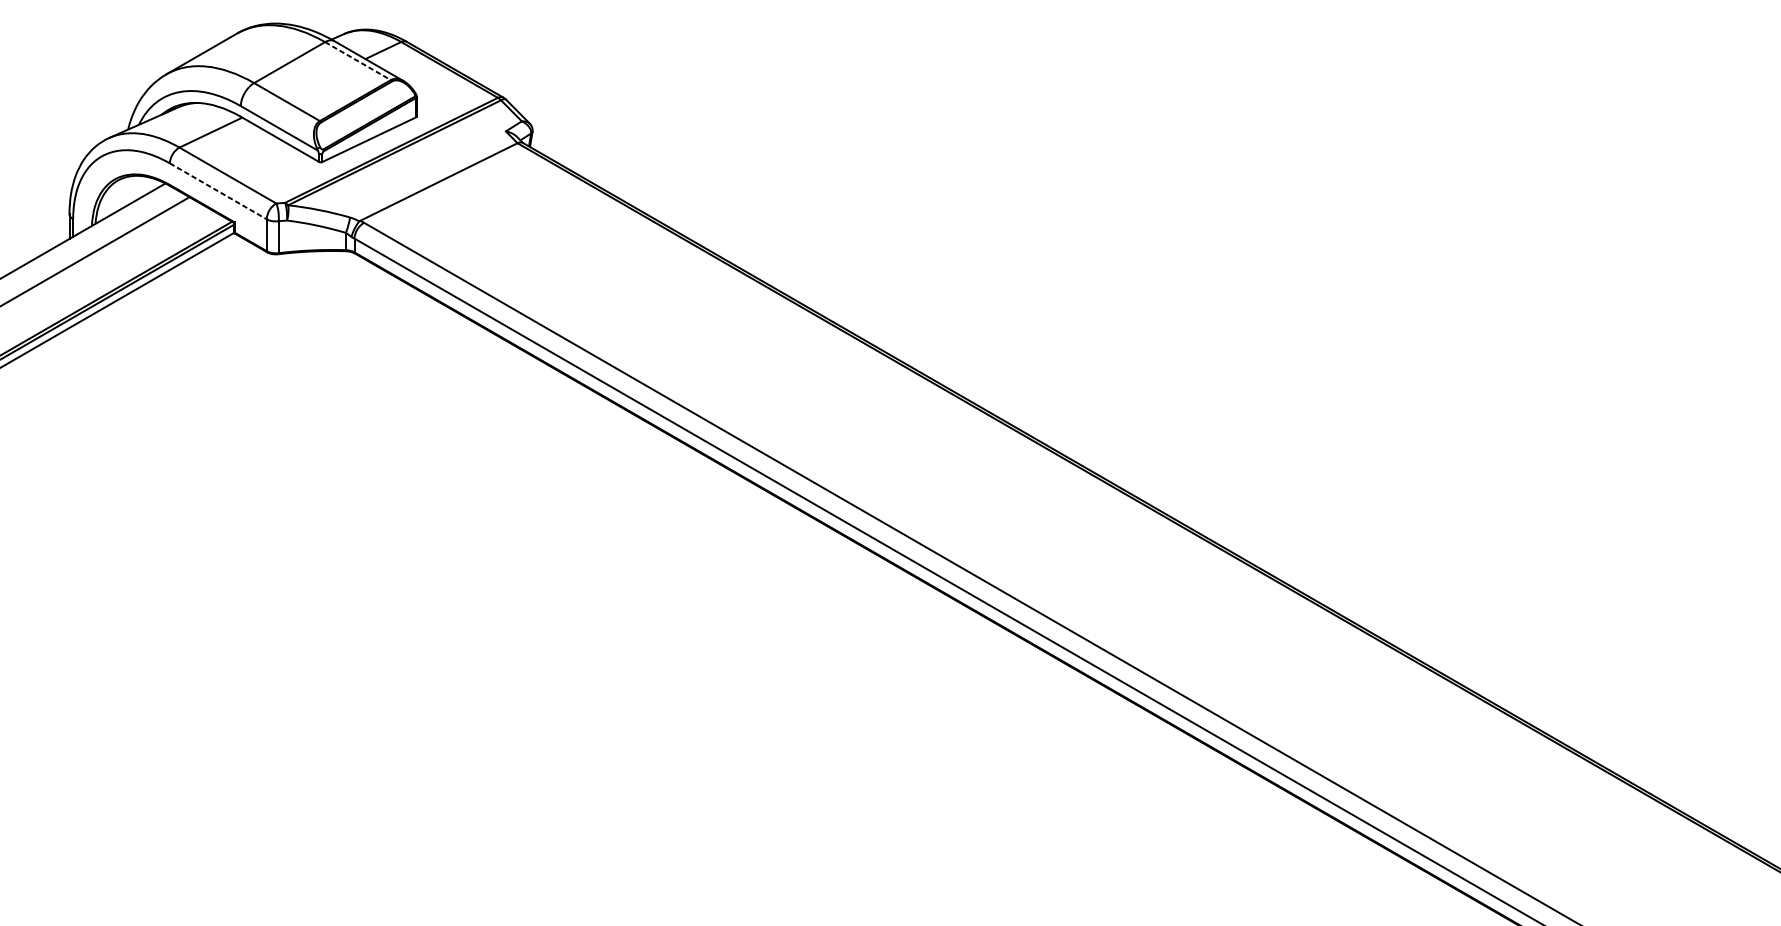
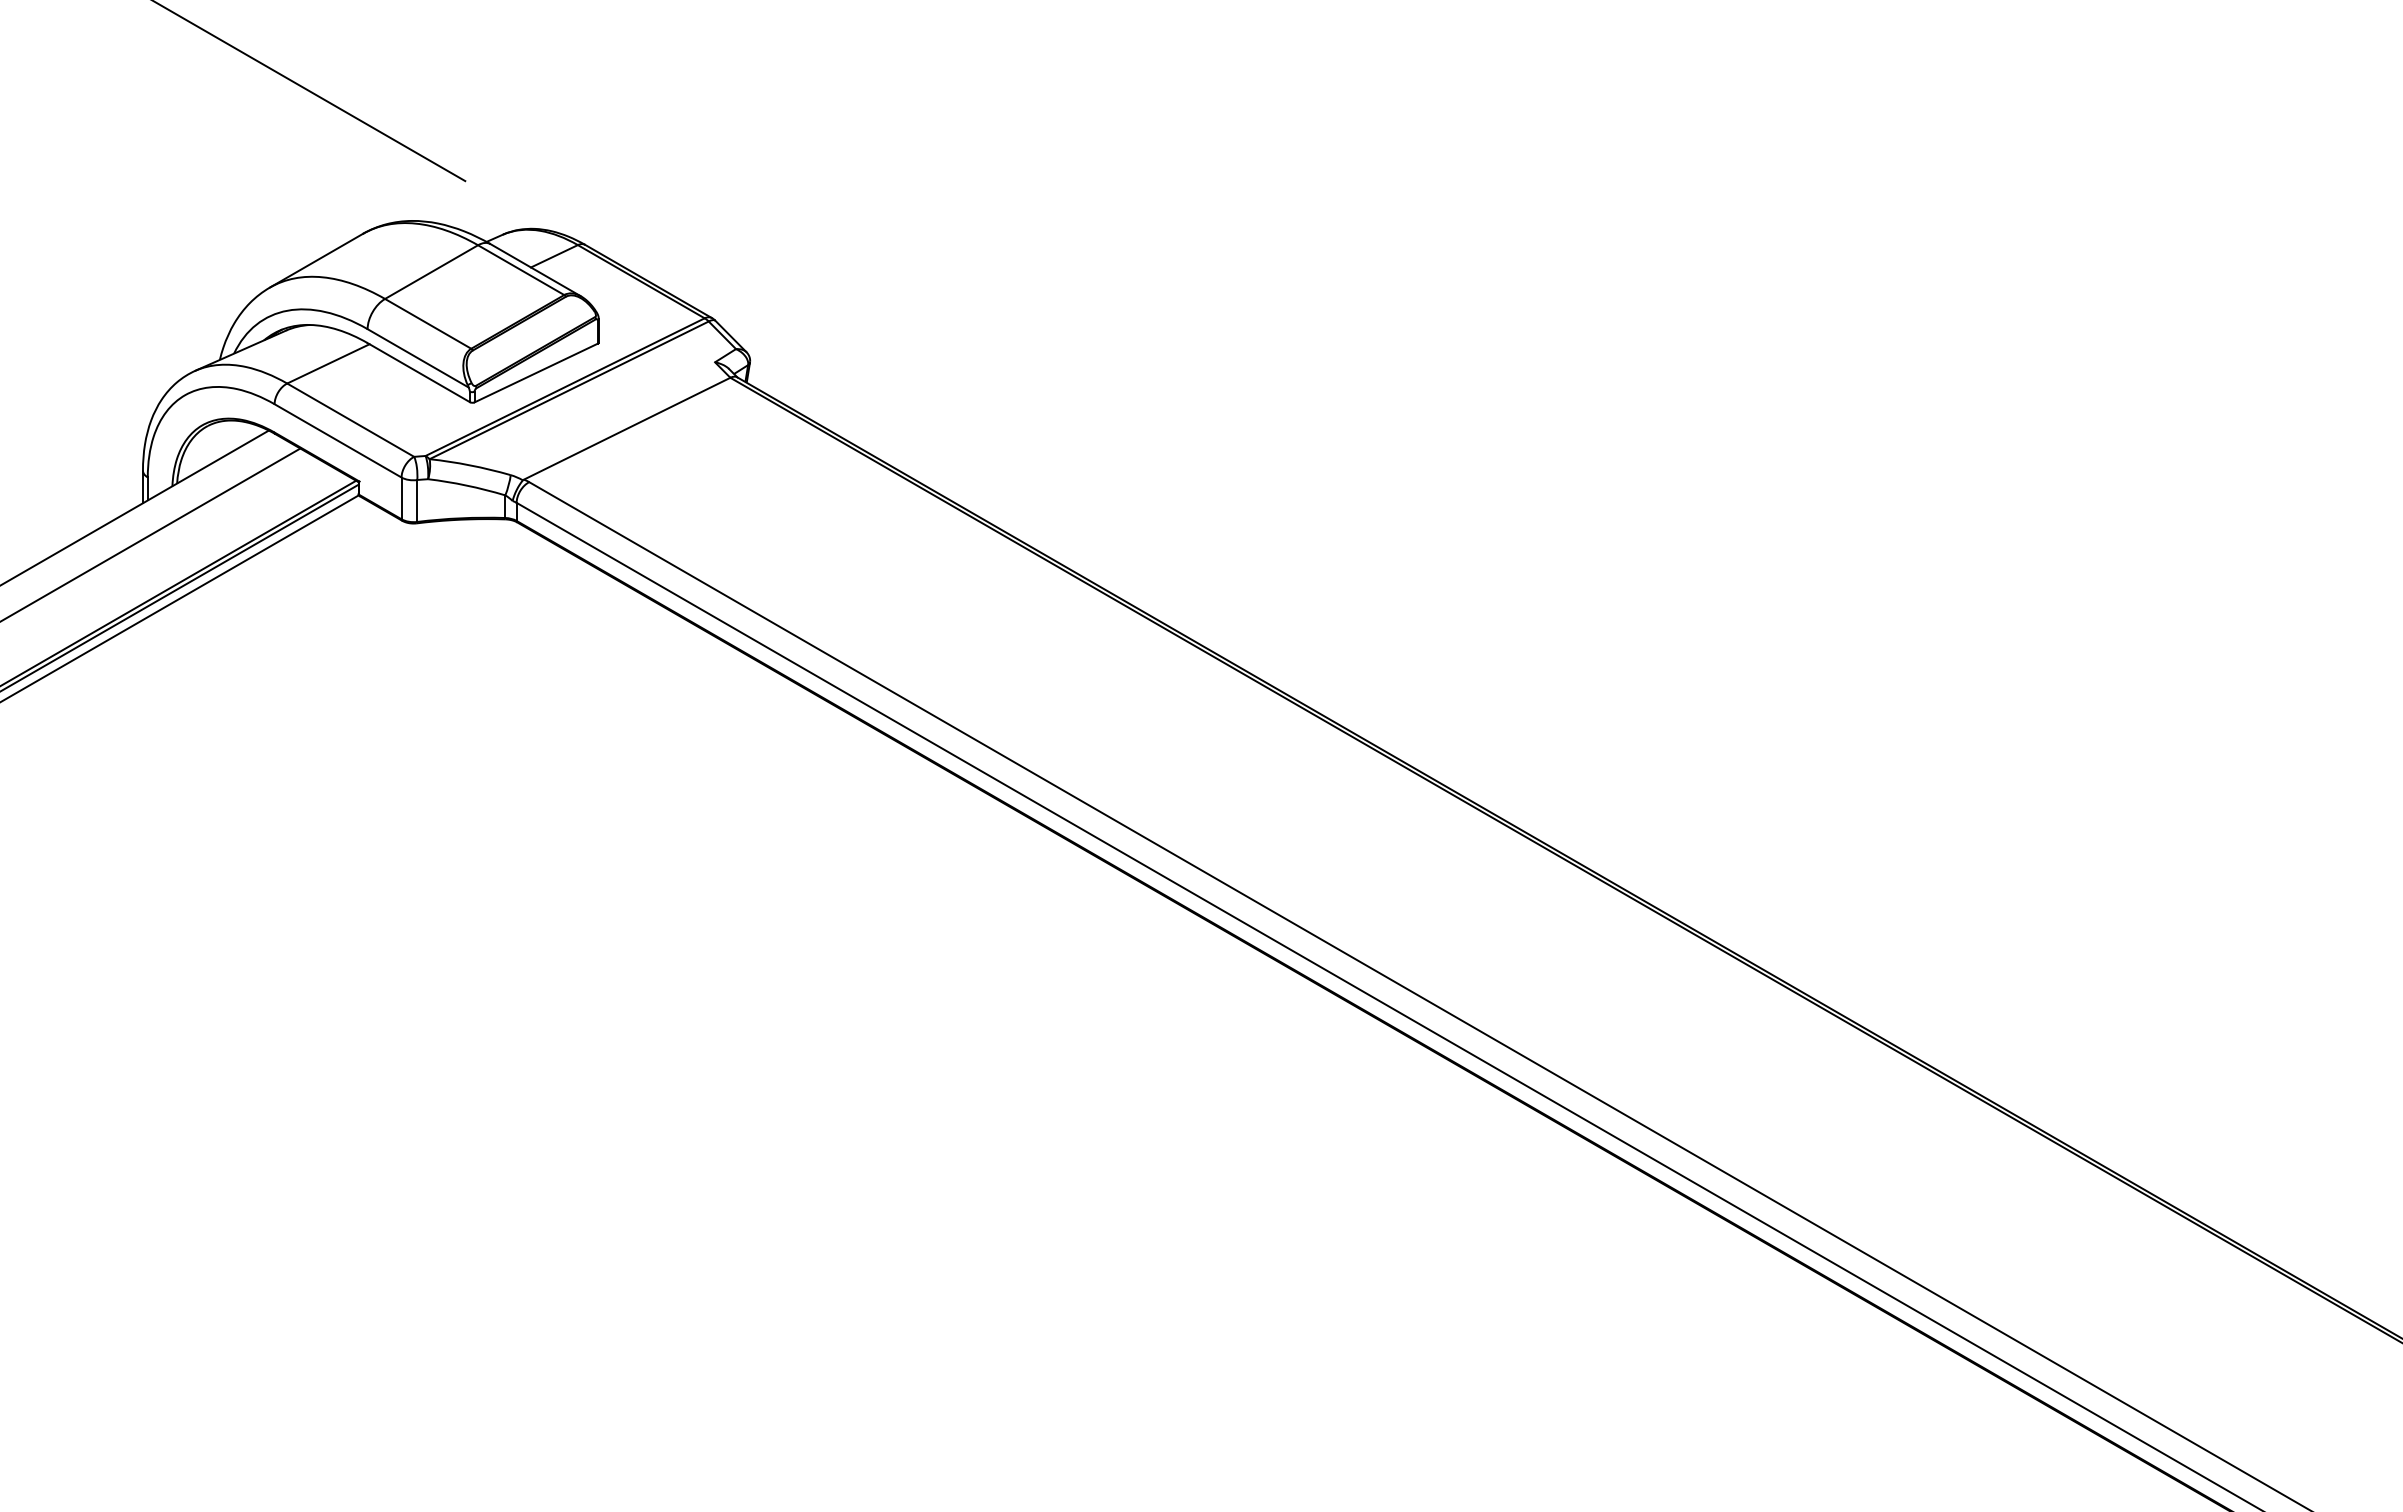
line: (358, 61) -> (521, 270), dashed -> solid
line: (218, 191) -> (338, 441), dashed -> solid

